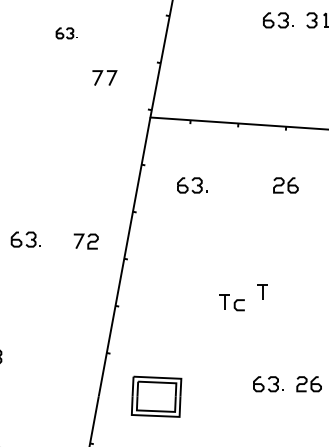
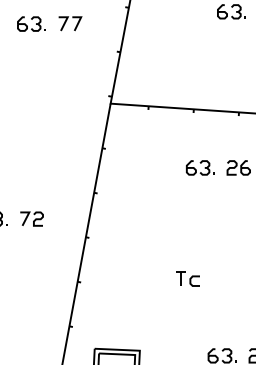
part: (66, 33) -> (31, 24), size x1.43
part: (104, 77) -> (70, 23), moved
part: (192, 185) -> (200, 167), moved
part: (85, 241) -> (31, 219), moved
part: (262, 291) -> (216, 268), removed

